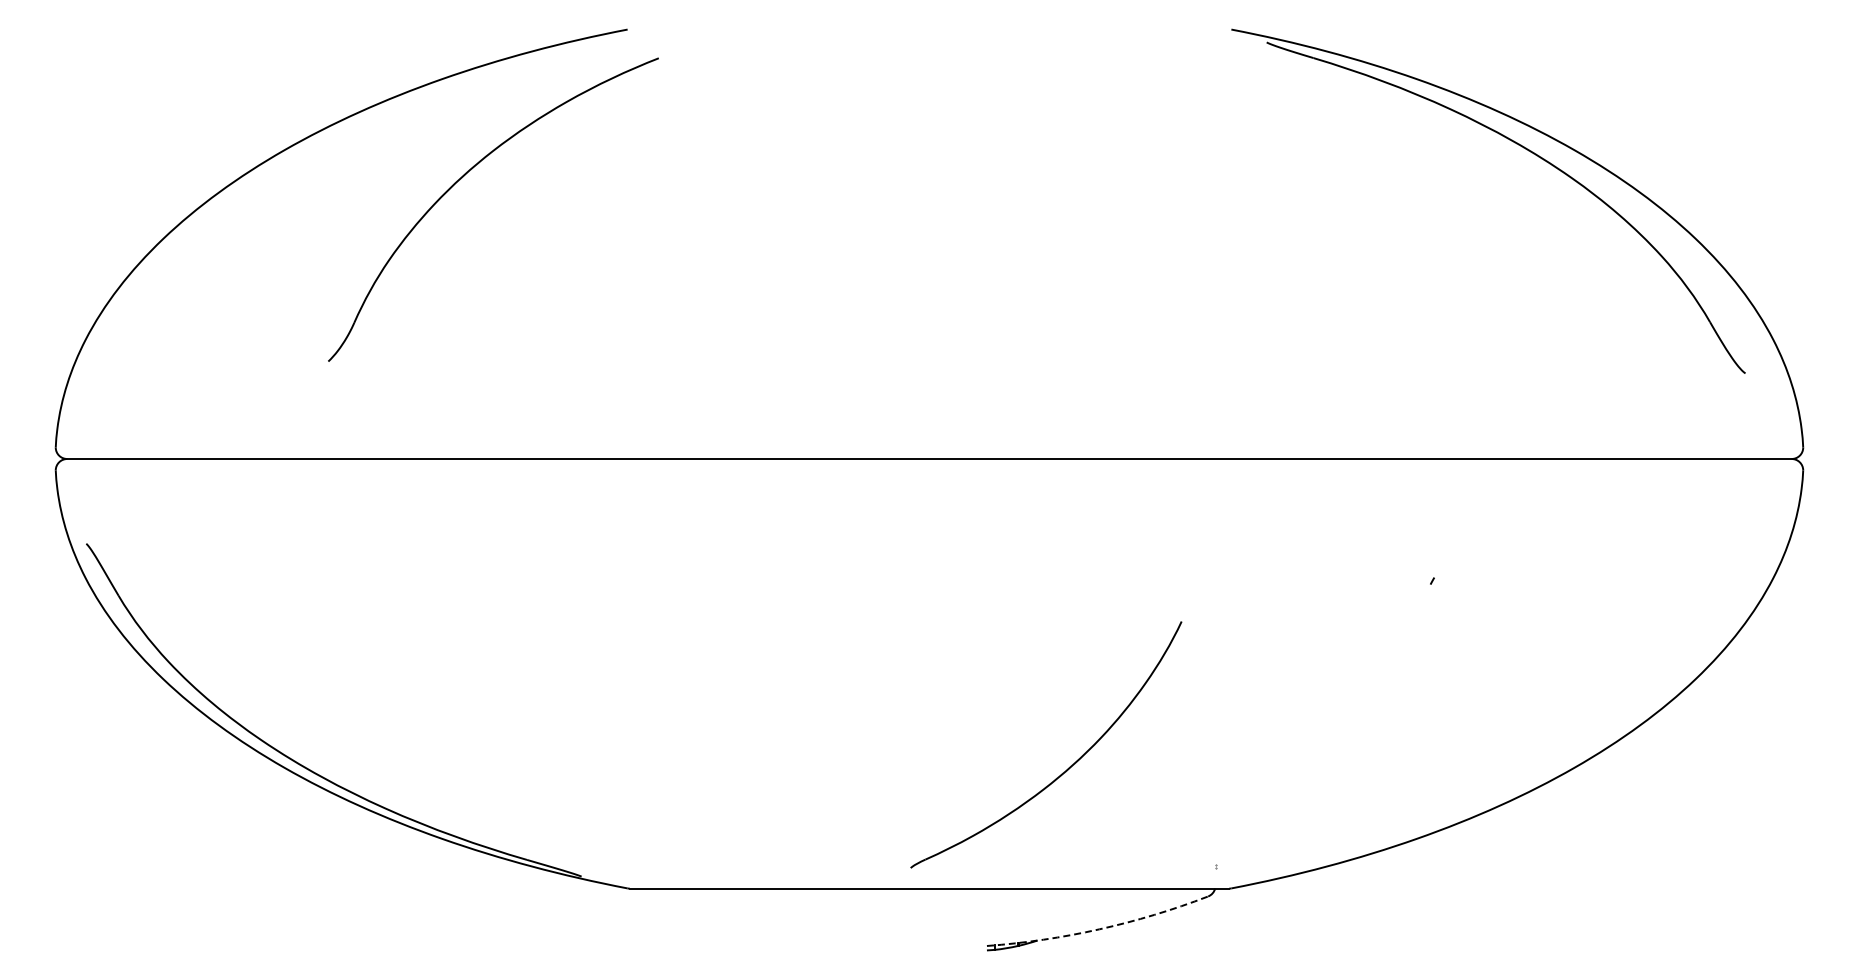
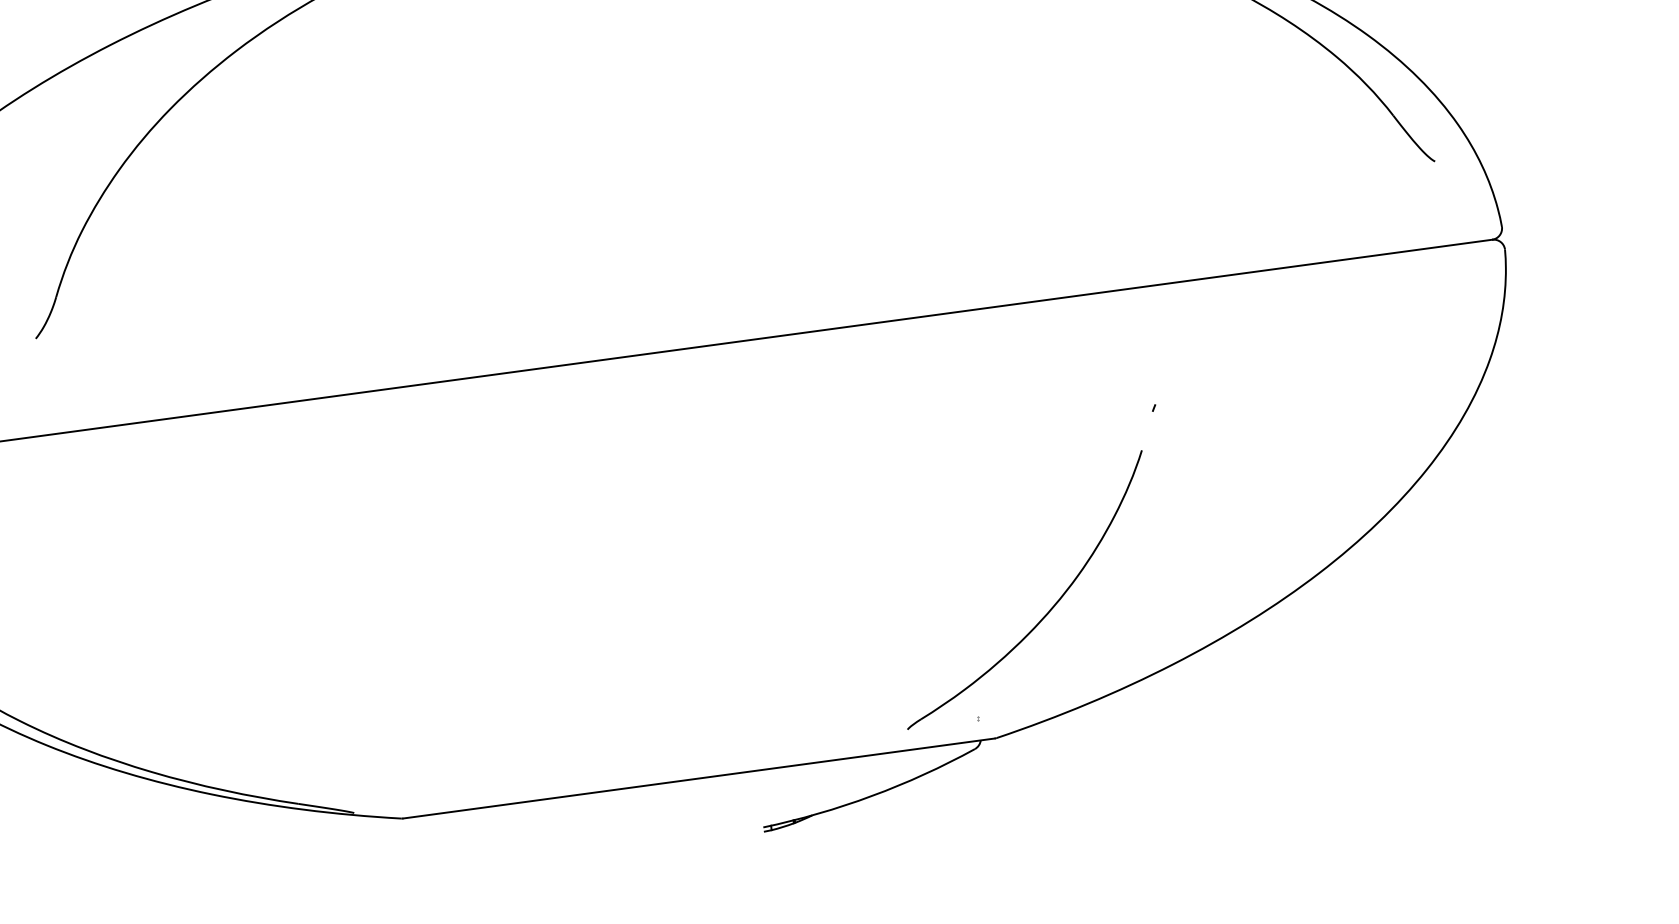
part: (1069, 766) -> (1050, 608), moved
arc: (1099, 929) -> (872, 796), dashed -> solid

